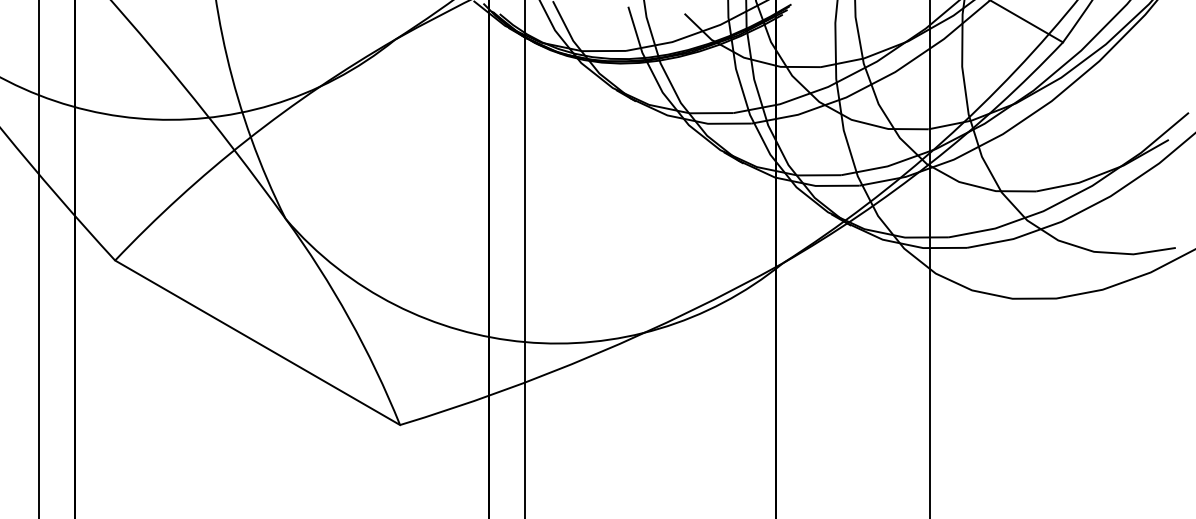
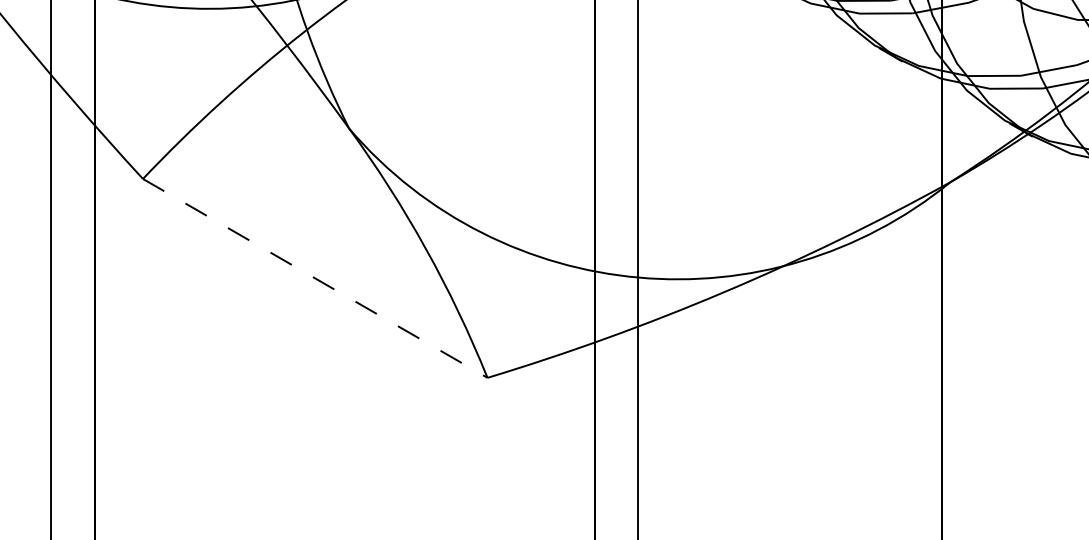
line: (257, 342) -> (315, 278), solid -> dashed

